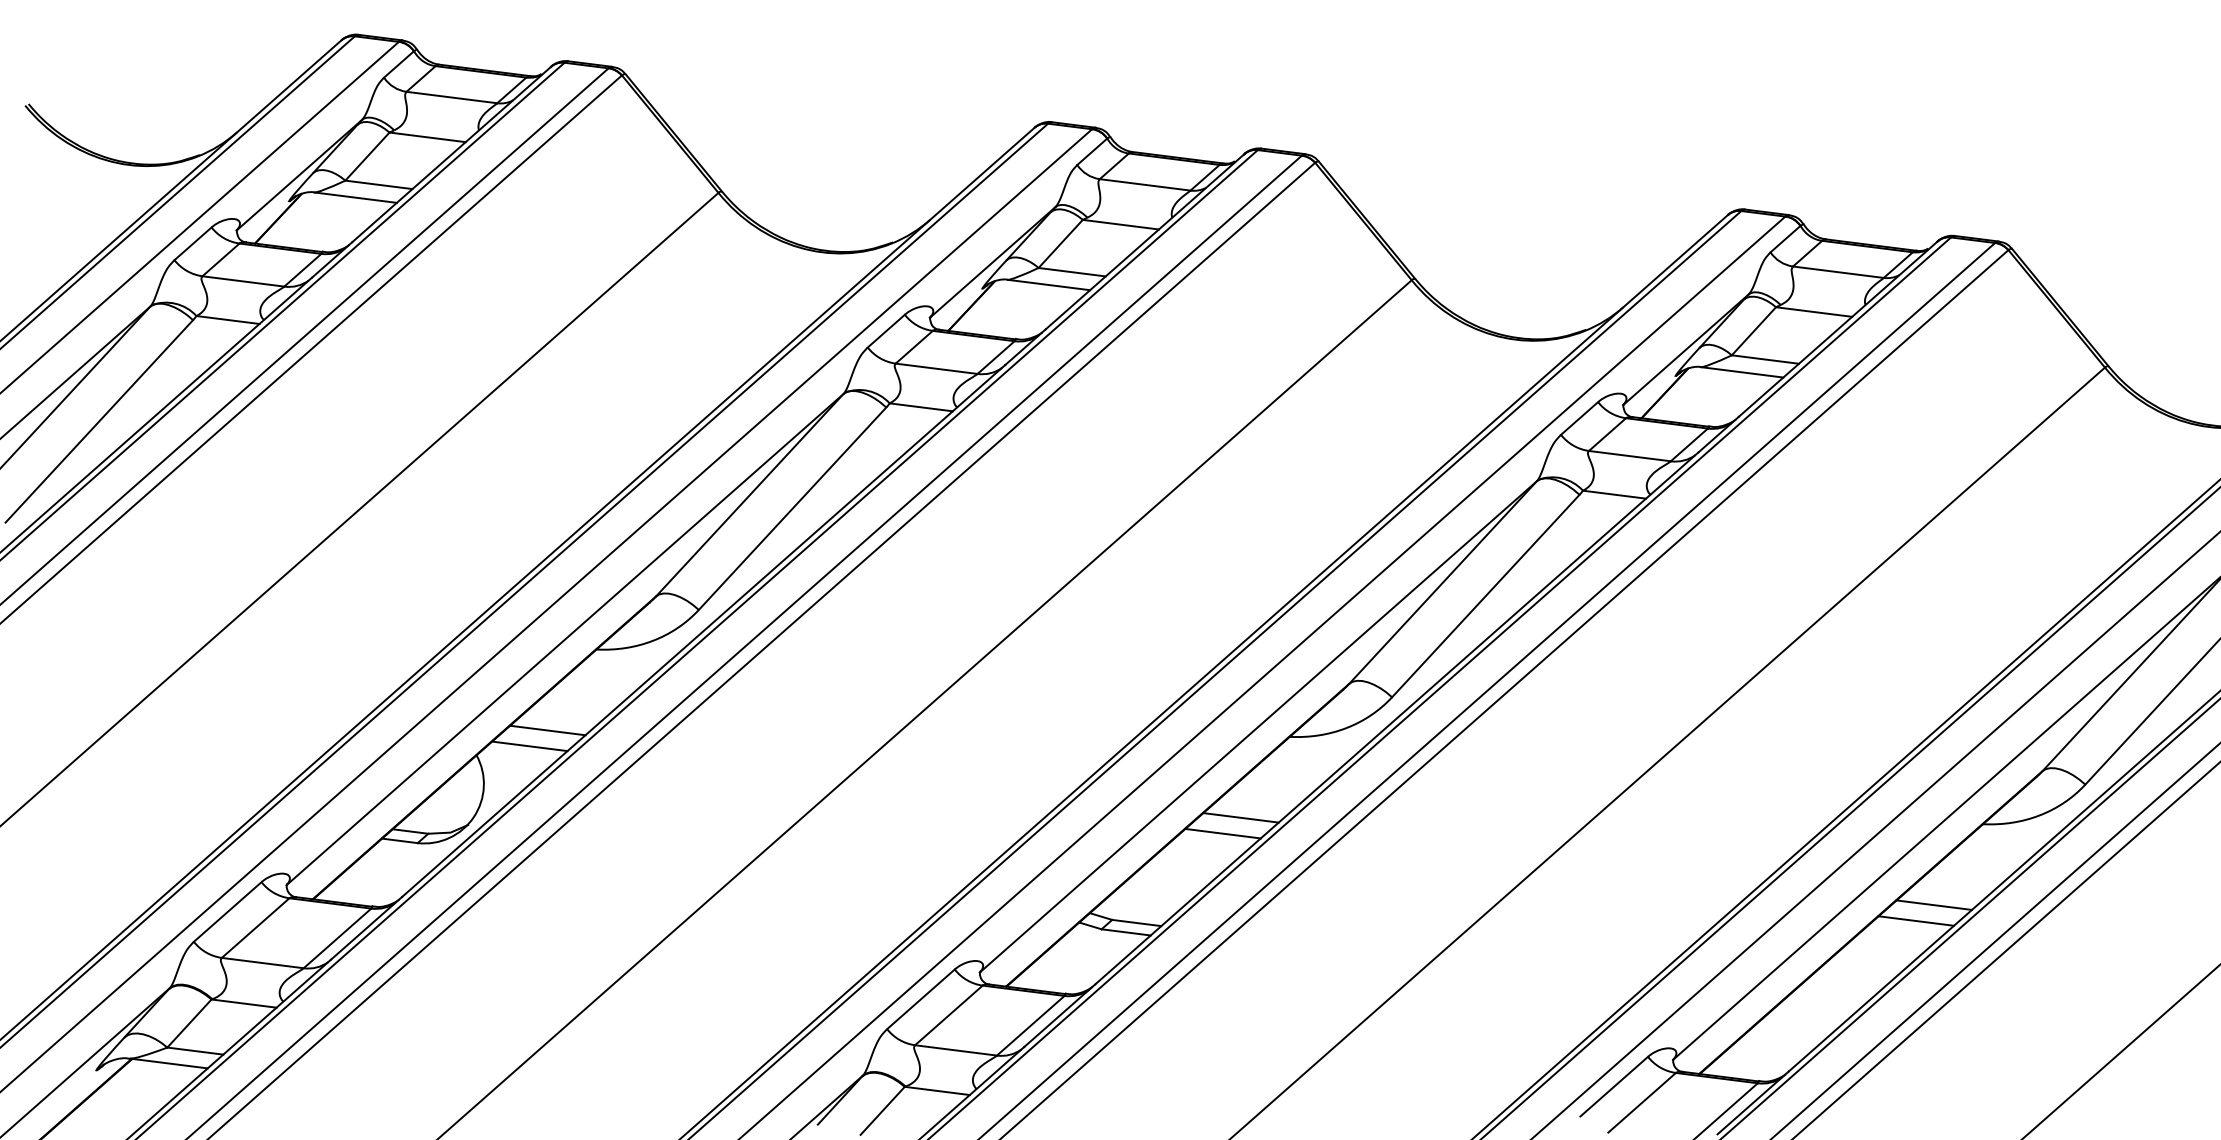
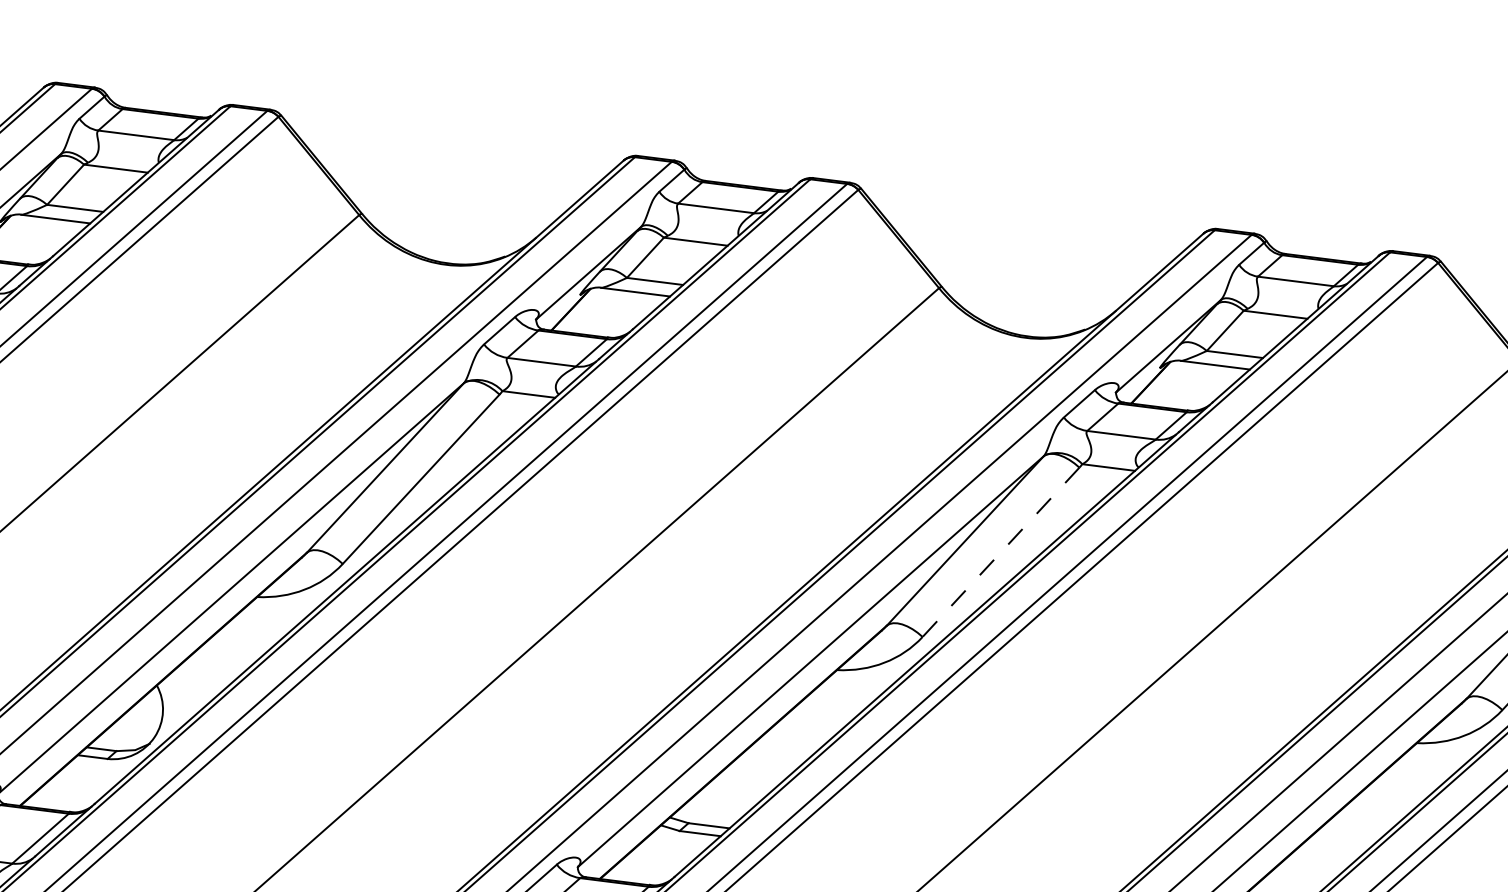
line: (1485, 596) -> (1000, 552), solid -> dashed
line: (547, 730) -> (216, 664), removed
line: (529, 746) -> (201, 678), removed
line: (1240, 817) -> (795, 737), removed
line: (1222, 833) -> (780, 750), removed
line: (1933, 904) -> (1375, 810), removed
line: (1916, 920) -> (1361, 823), removed

